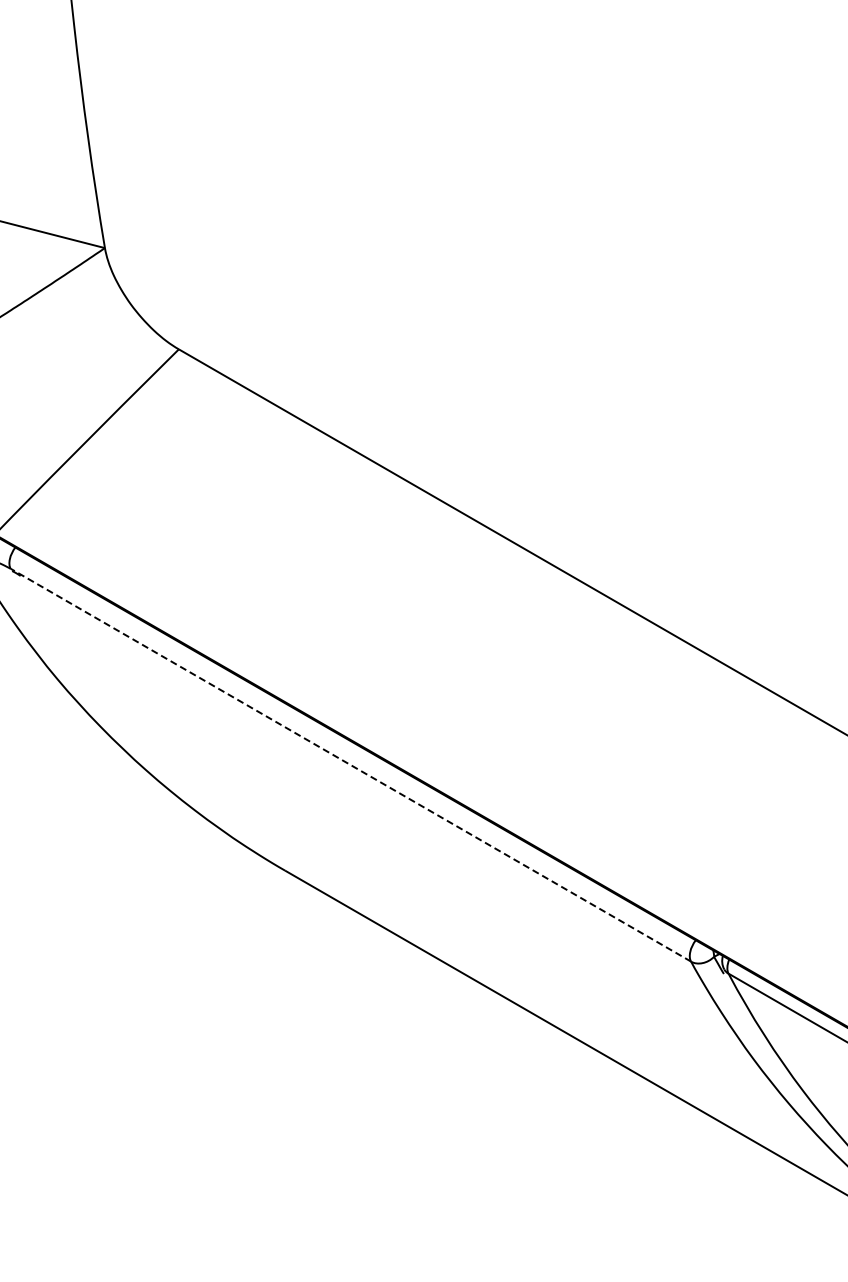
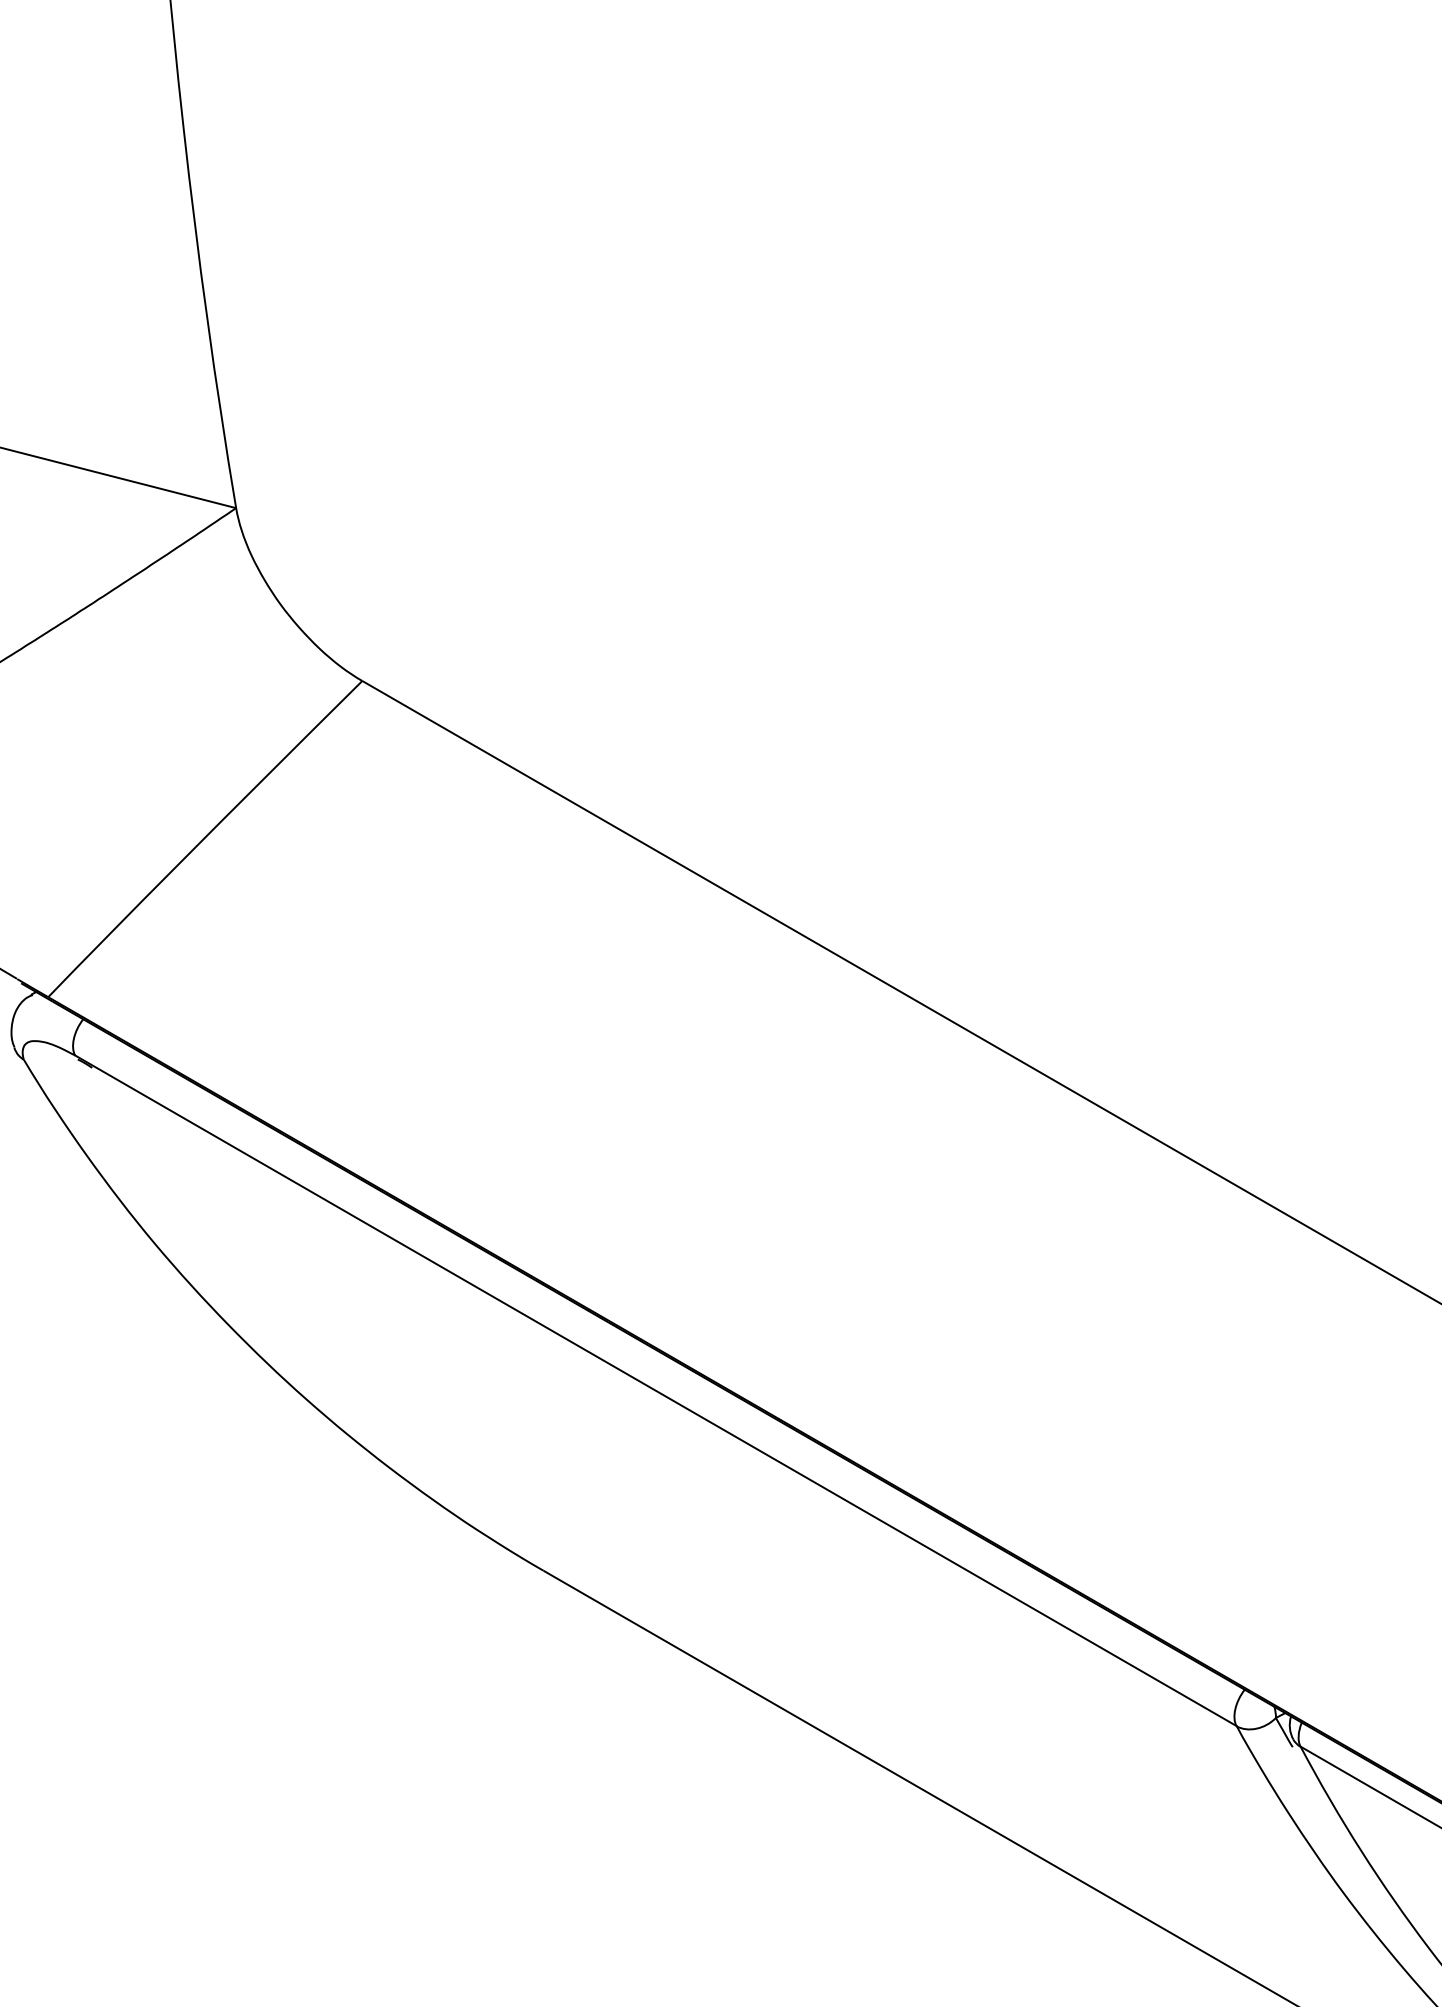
line: (350, 765) -> (655, 1391), dashed -> solid

